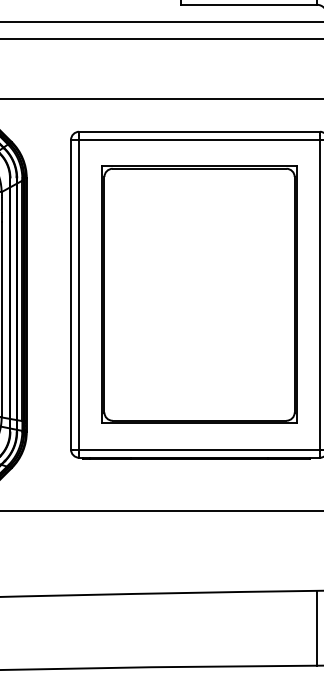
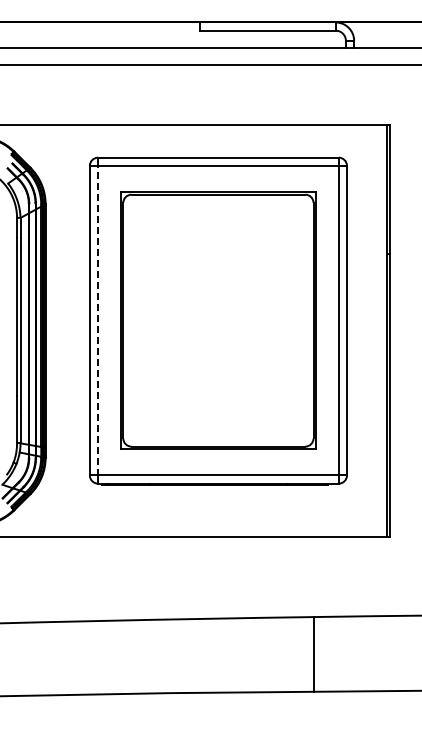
line: (79, 292) -> (98, 318), solid -> dashed
line: (316, 628) -> (313, 654), moved

